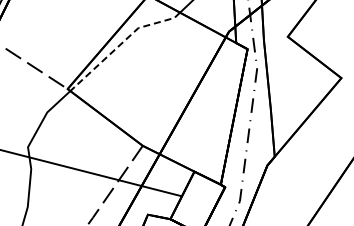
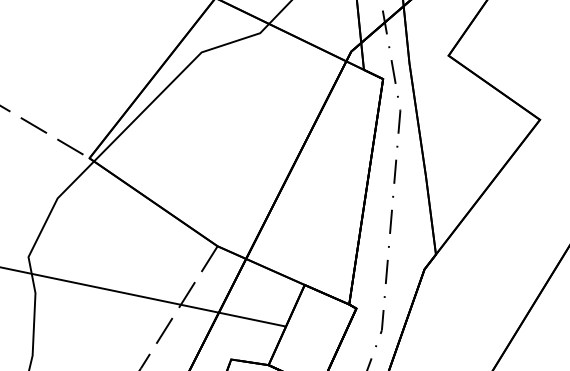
line: (121, 43) -> (174, 79), dashed -> solid

